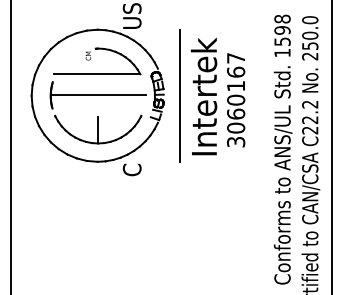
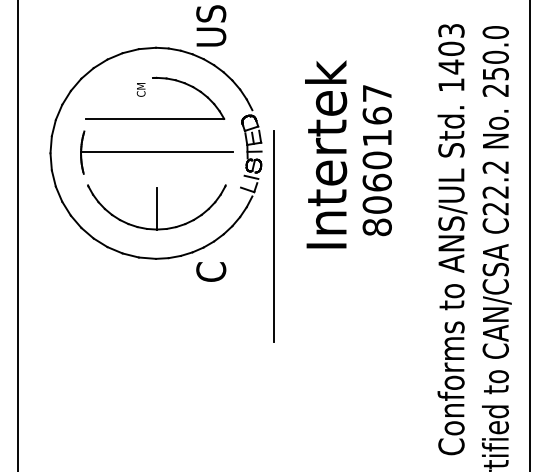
text: (282, 30) -> (451, 48), 1598 -> 1403
line: (179, 95) -> (274, 236), moved
text: (236, 141) -> (377, 226), 3060167 -> 8060167

